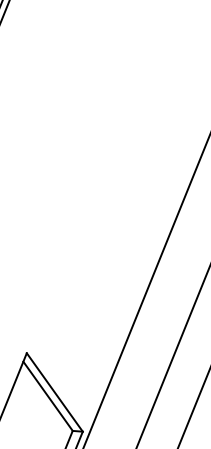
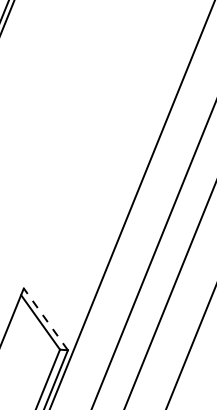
line: (54, 392) -> (45, 319), solid -> dashed

